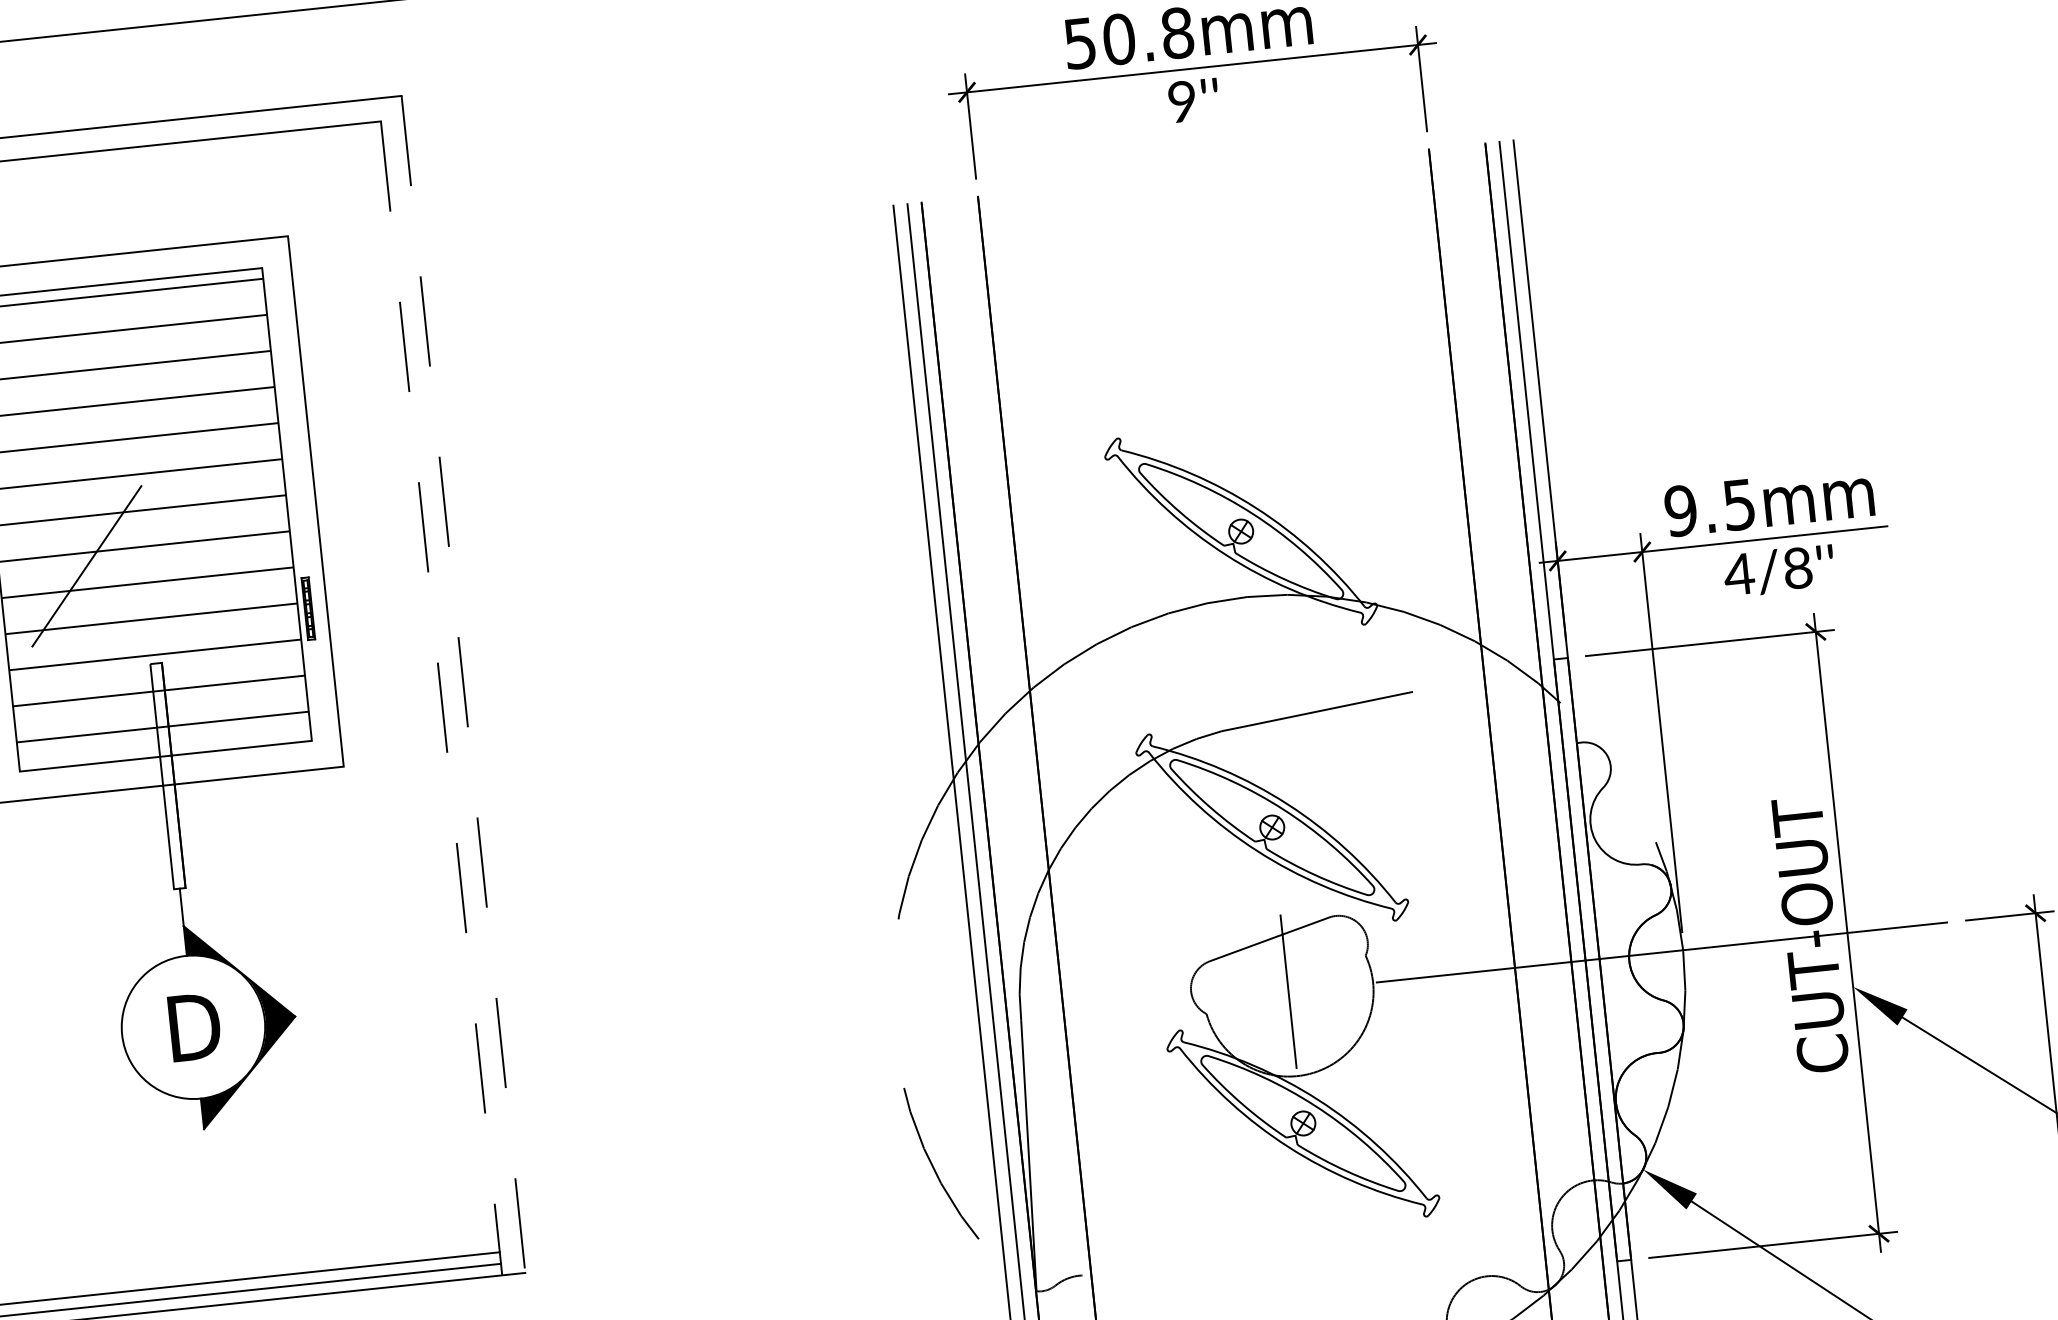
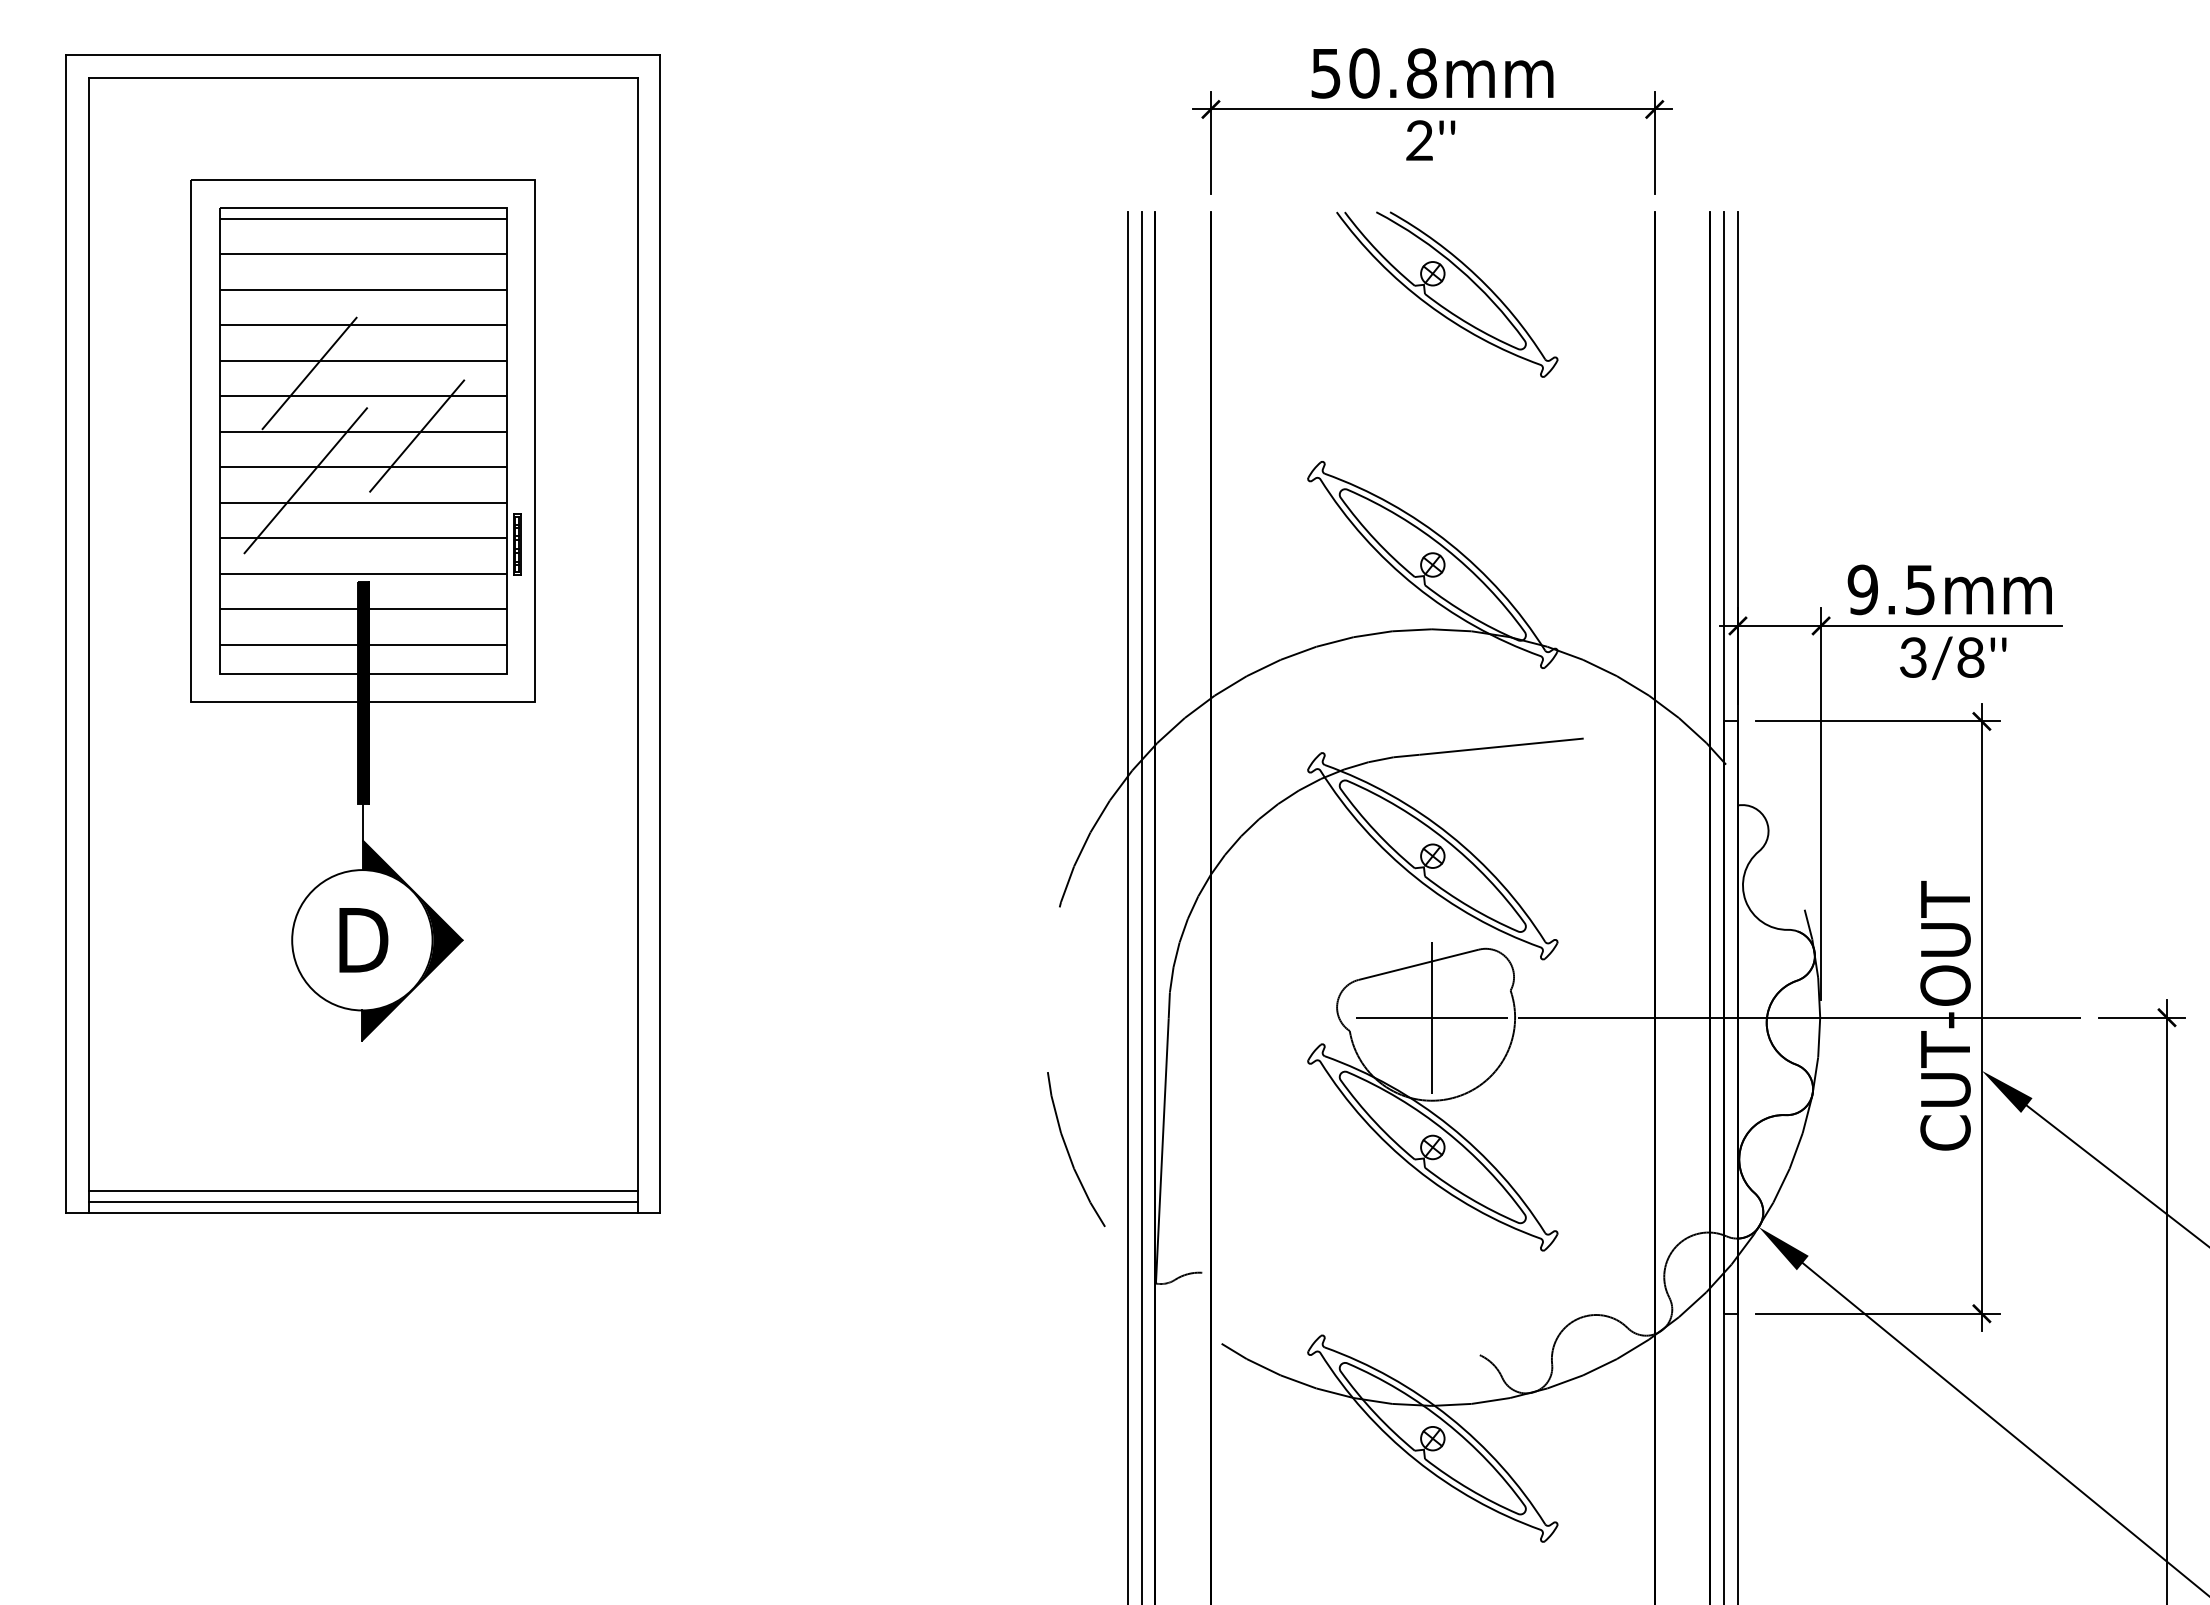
text: (1182, 101) -> (1419, 140), 9''\f] -> 2''\f]
part: (1218, 264) -> (1438, 302), added
line: (79, 456) -> (309, 373), added
line: (195, 508) -> (417, 435), added
text: (1738, 574) -> (1912, 657), 4/8''\f] -> 3/8''\f]
line: (463, 684) -> (660, 634), dashed -> solid
line: (441, 698) -> (637, 645), dashed -> solid
fill: (167, 775) -> (362, 692), added
line: (1288, 991) -> (1431, 1017), added

